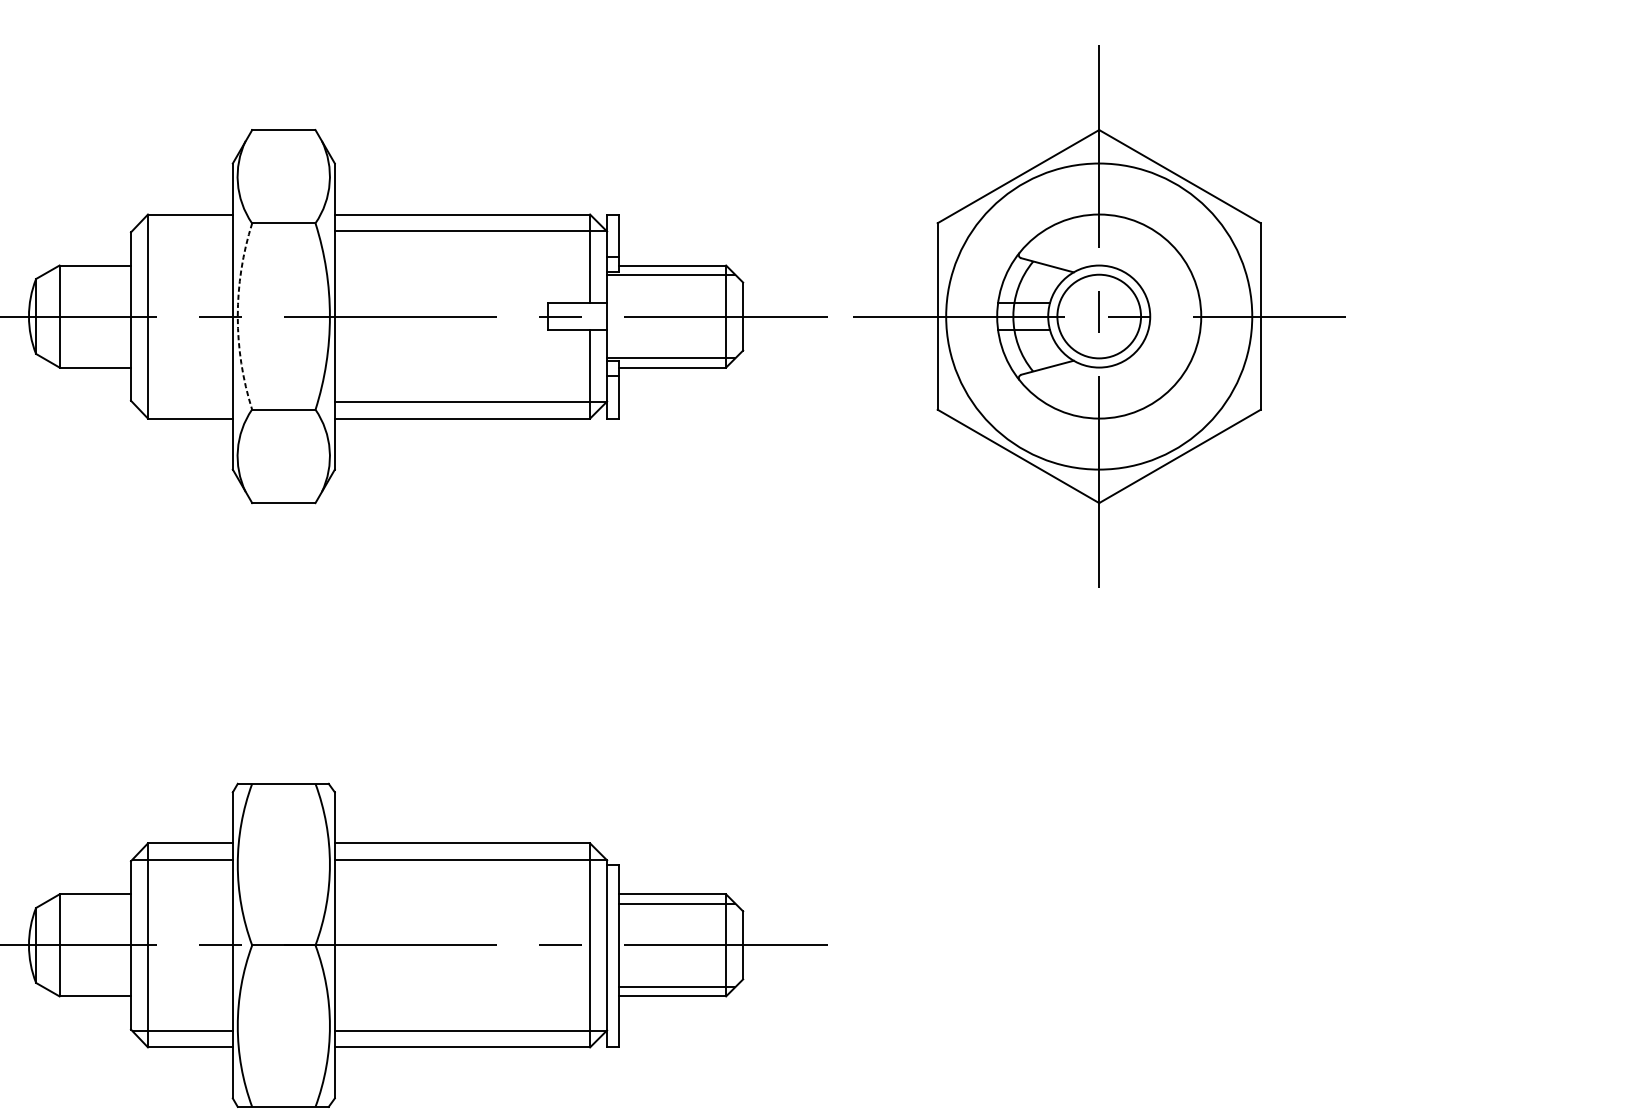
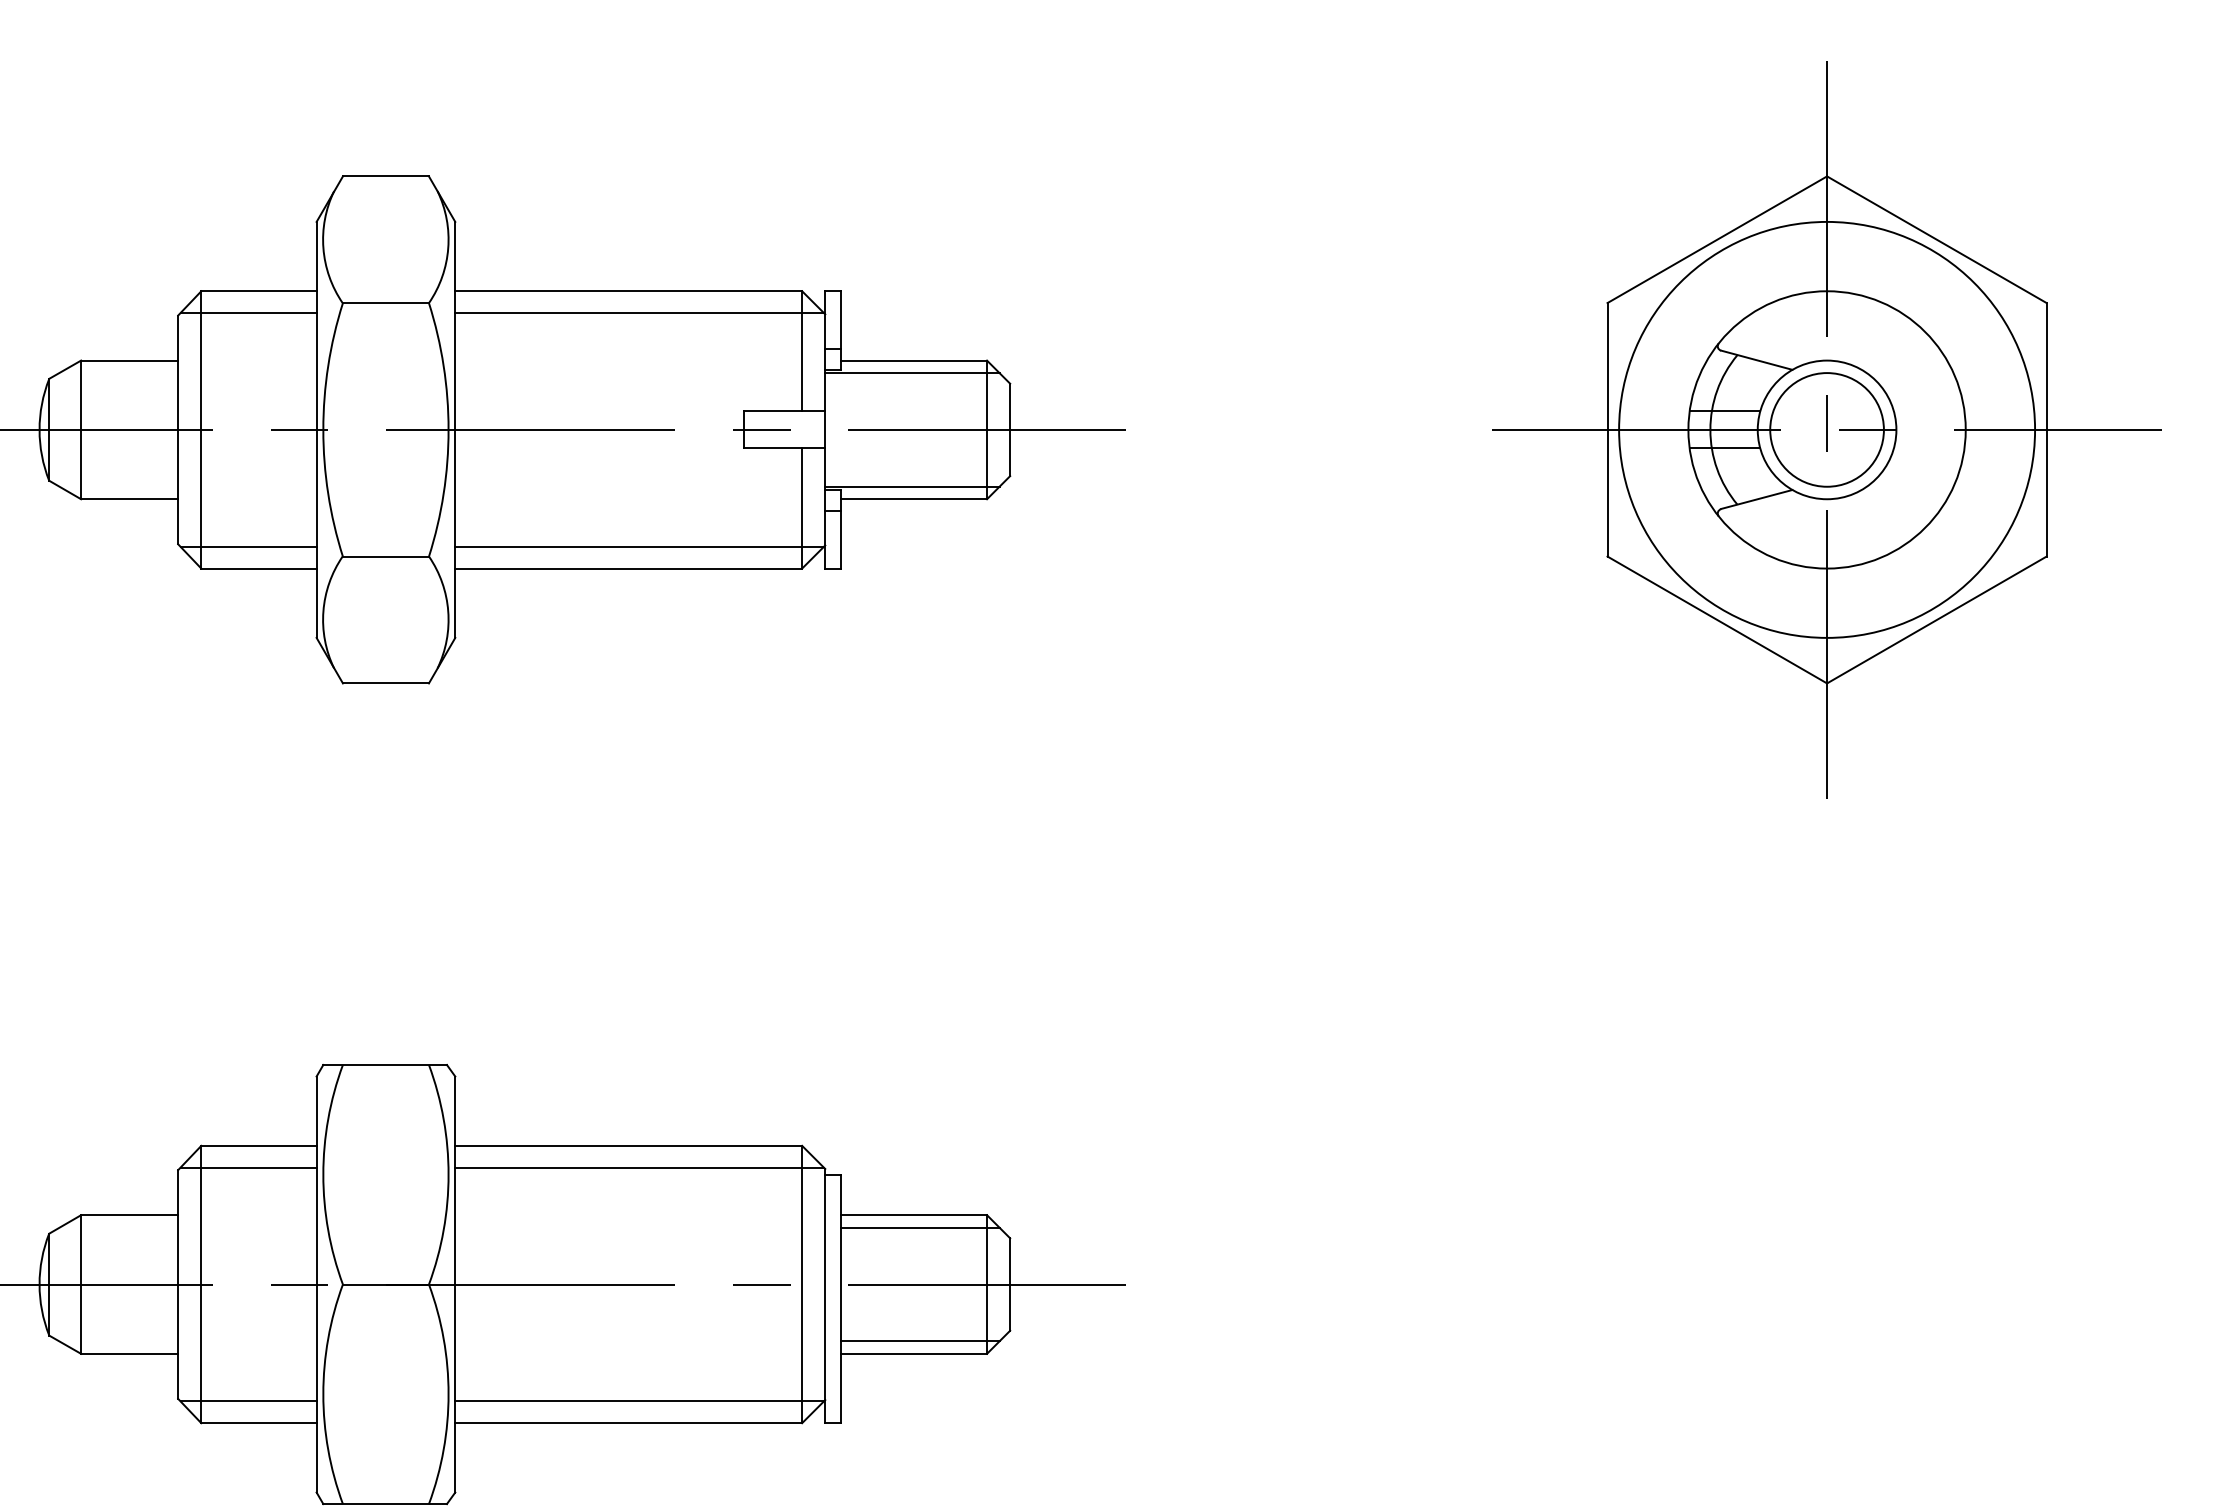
line: (182, 230) -> (248, 312), added
arc: (237, 316) -> (323, 429), dashed -> solid
part: (1098, 316) -> (1826, 429), moved
line: (182, 402) -> (248, 546), added

